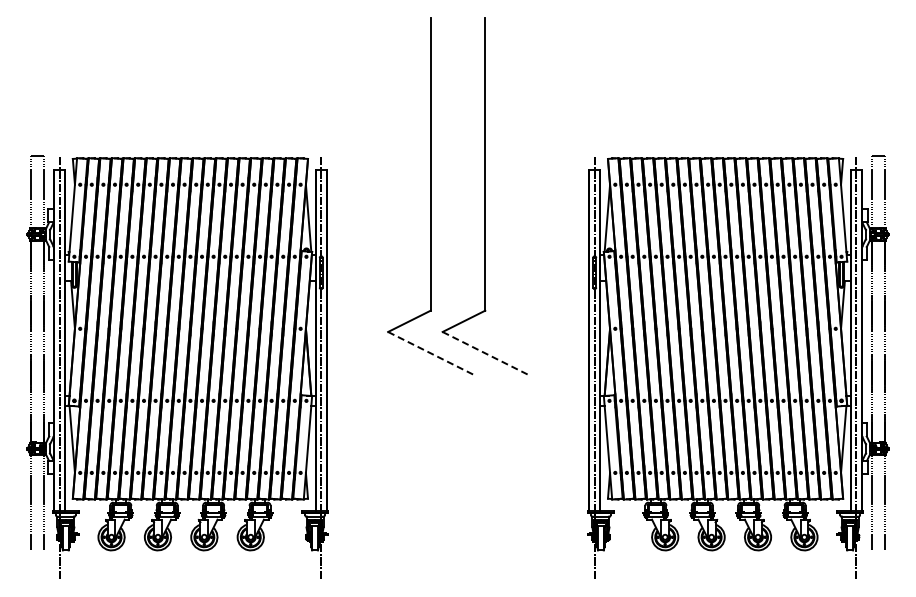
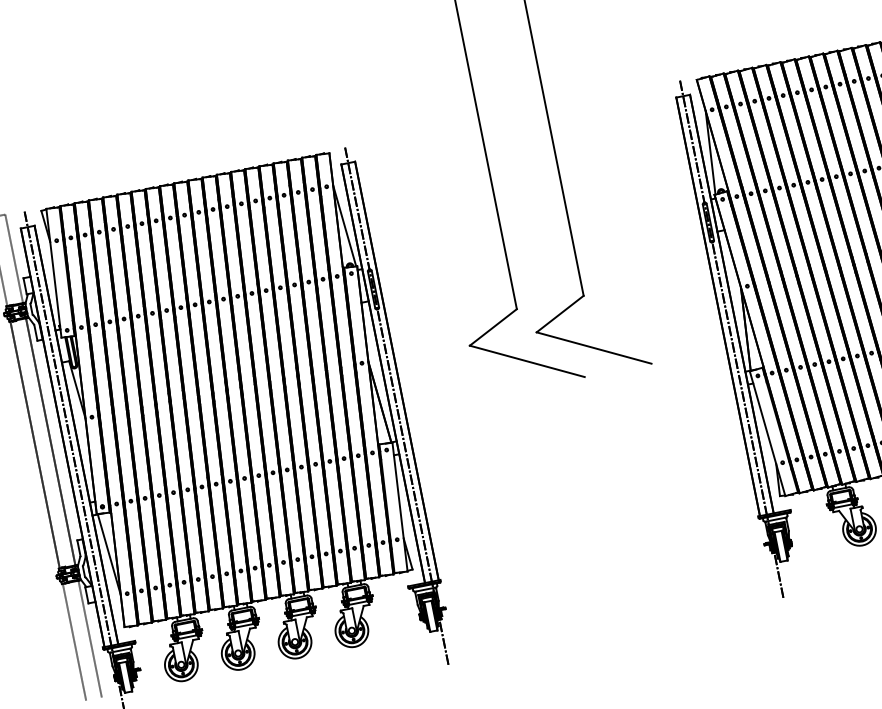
line: (430, 353) -> (527, 361), dashed -> solid
line: (485, 353) -> (594, 348), dashed -> solid

